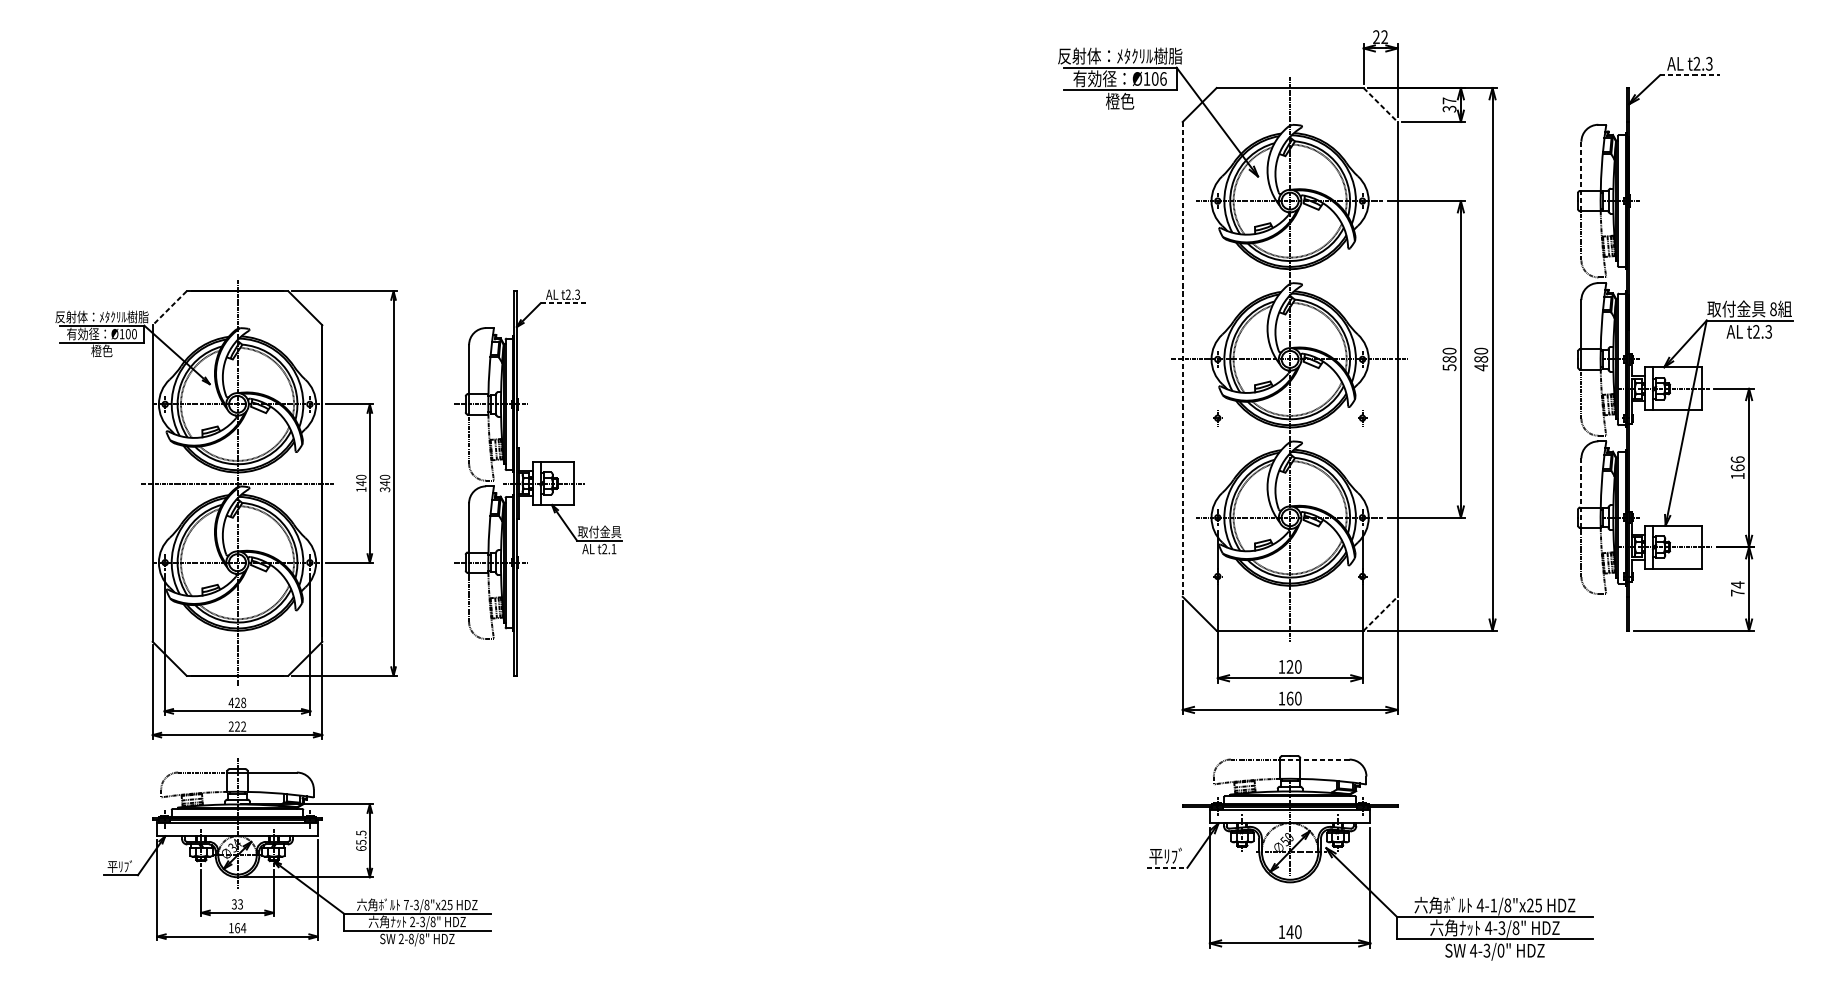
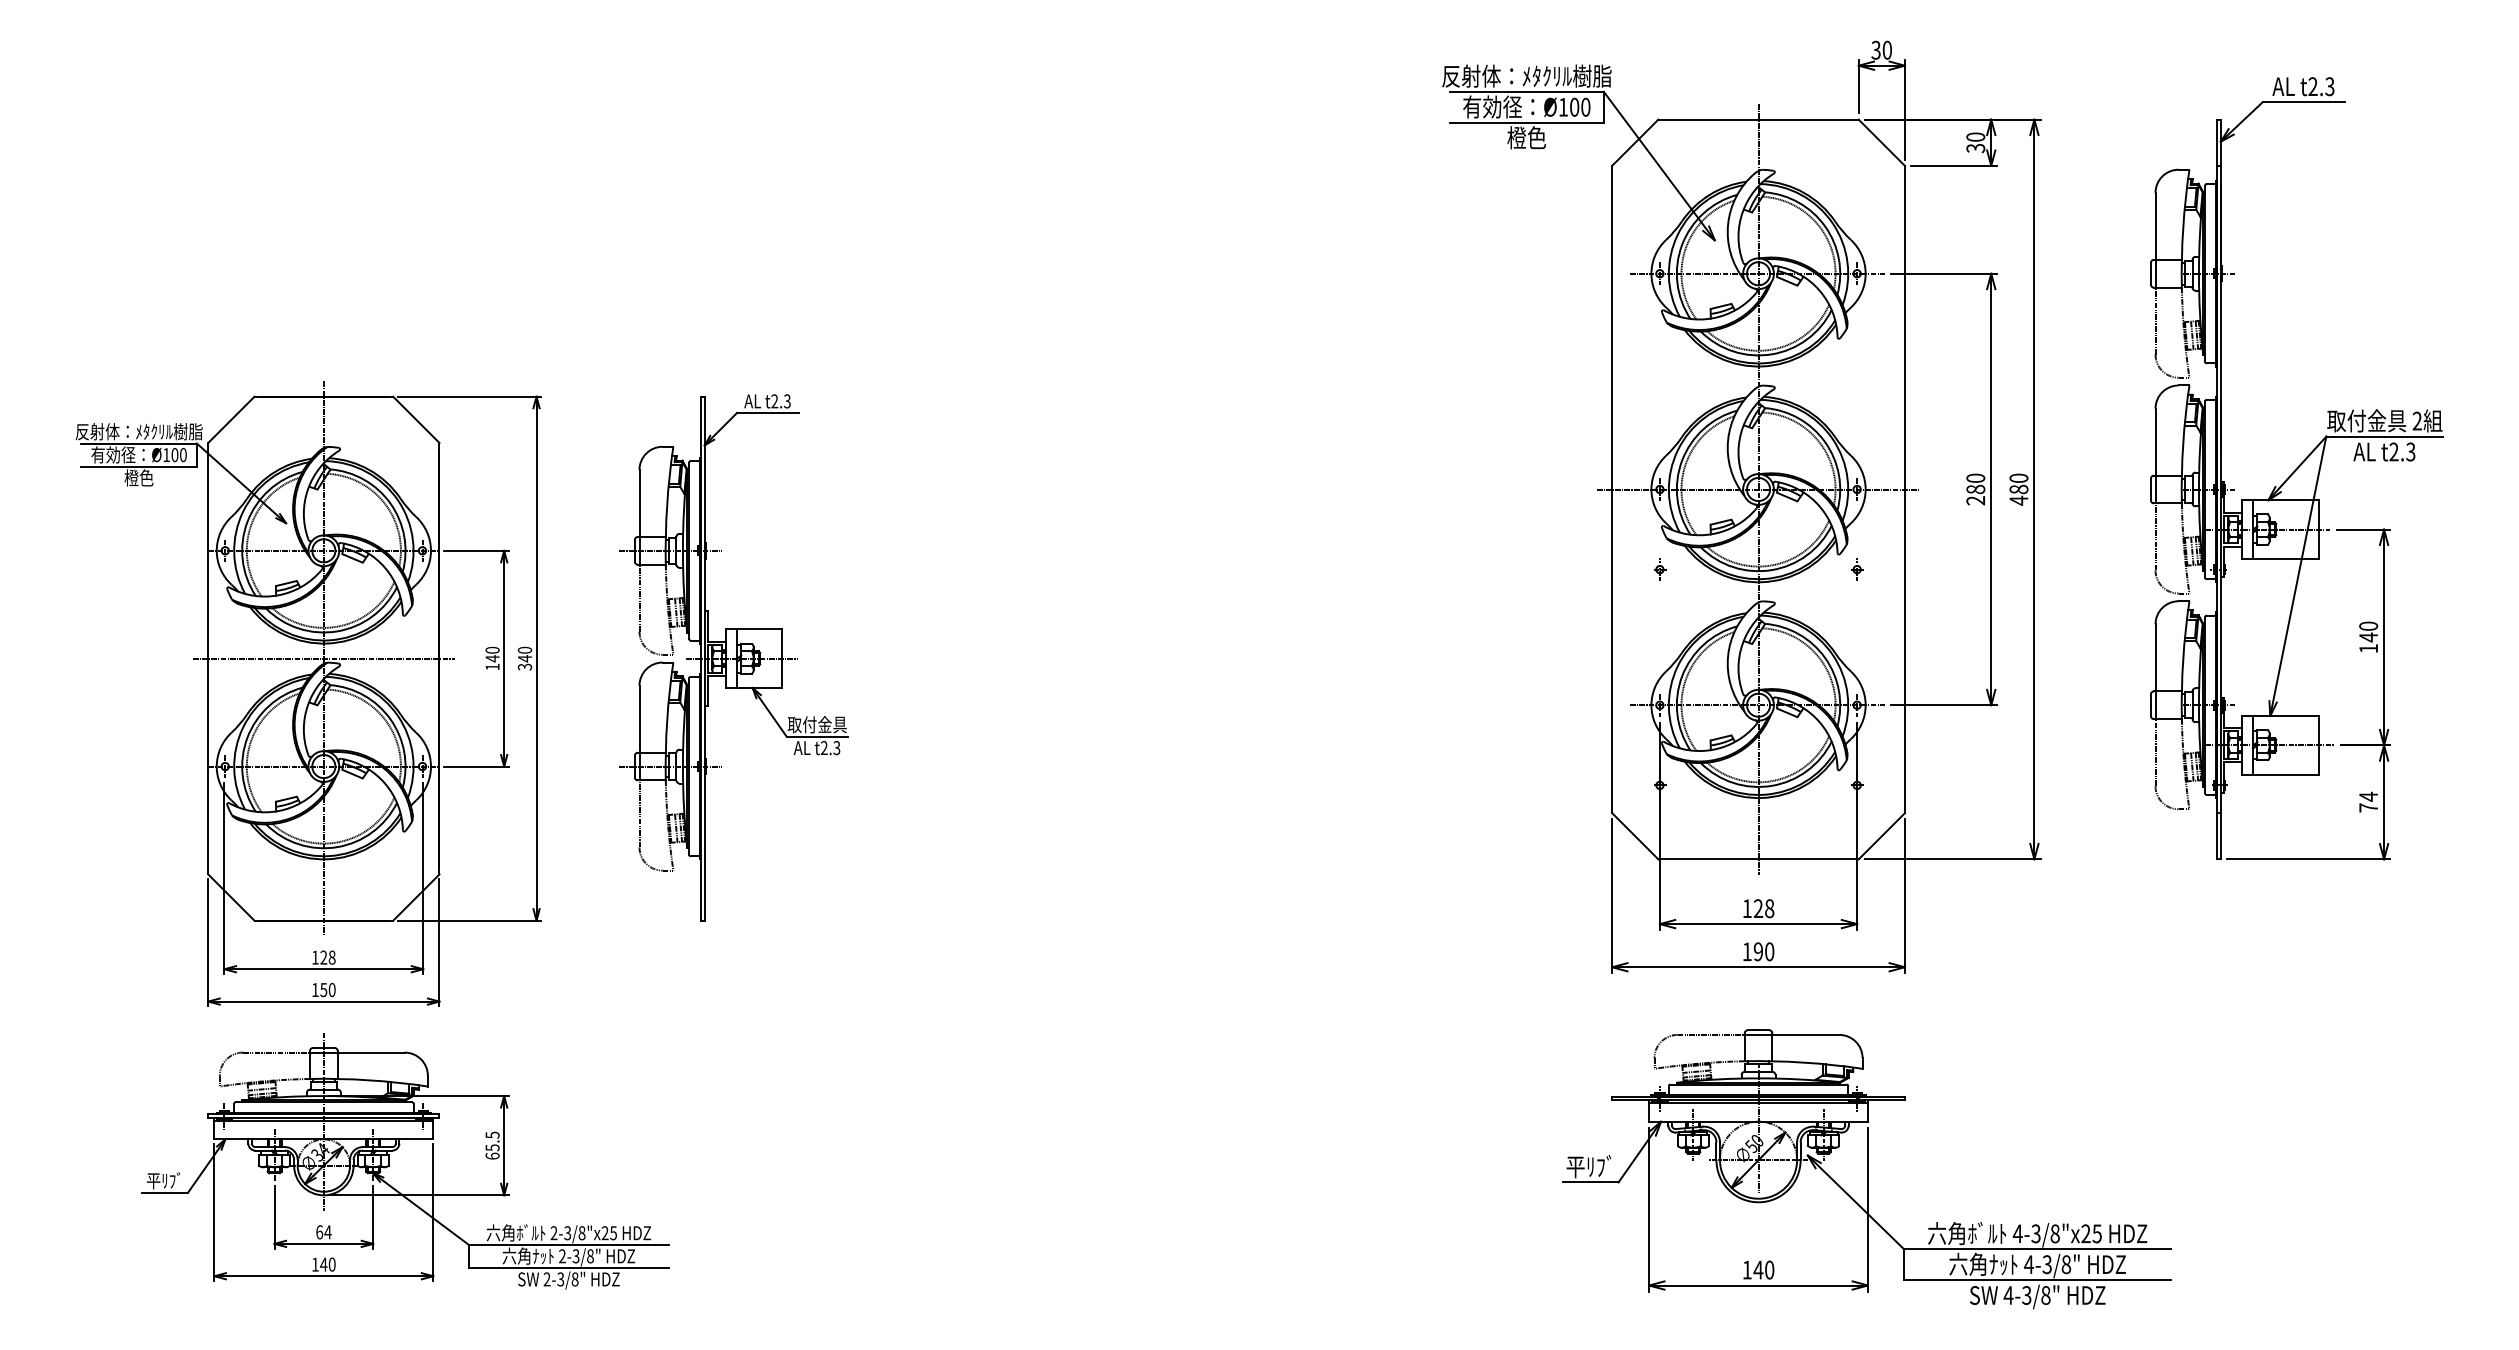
text: (1380, 36) -> (1881, 49), 22 -> 30
line: (1690, 75) -> (2304, 102), dashed -> solid
text: (1163, 78) -> (1585, 106), Ø106 -> Ø100
text: (1449, 100) -> (1975, 136), 37 -> 30
line: (1380, 104) -> (1881, 142), dashed -> solid
line: (1581, 176) -> (2155, 240), dashed -> solid
line: (563, 302) -> (767, 412), dashed -> solid
line: (169, 308) -> (231, 419), dashed -> solid
text: (1772, 308) -> (2416, 420), 8 -> 2
line: (1182, 359) -> (1612, 489), dashed -> solid
text: (1449, 367) -> (1975, 500), 580 -> 280
text: (1737, 463) -> (2368, 631), 166 -> 140
line: (1581, 493) -> (2155, 672), dashed -> solid
text: (613, 549) -> (836, 748), t2.1 -> t2.3
line: (1380, 613) -> (1881, 836), dashed -> solid
text: (1298, 666) -> (1769, 908), 120 -> 128
text: (1290, 698) -> (1758, 951), 160 -> 190
text: (231, 702) -> (315, 957), 428 -> 128
text: (237, 726) -> (323, 989), 222 -> 150
line: (1314, 759) -> (1791, 1034), dashed -> solid
line: (1166, 867) -> (1590, 1182), dashed -> solid
text: (237, 904) -> (323, 1232), 33 -> 64
text: (406, 905) -> (553, 1233), 7-3/8"x25 -> 2-3/8"x25
text: (1493, 905) -> (2035, 1233), 4-1/8"x25 -> 4-3/8"x25
text: (240, 928) -> (327, 1264), 164 -> 140
text: (411, 939) -> (560, 1279), 2-8/8" -> 2-3/8"
text: (1500, 950) -> (2045, 1295), 4-3/0" -> 4-3/8"

